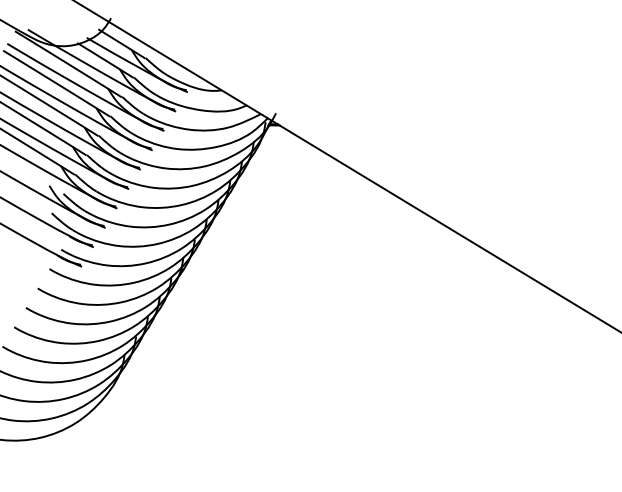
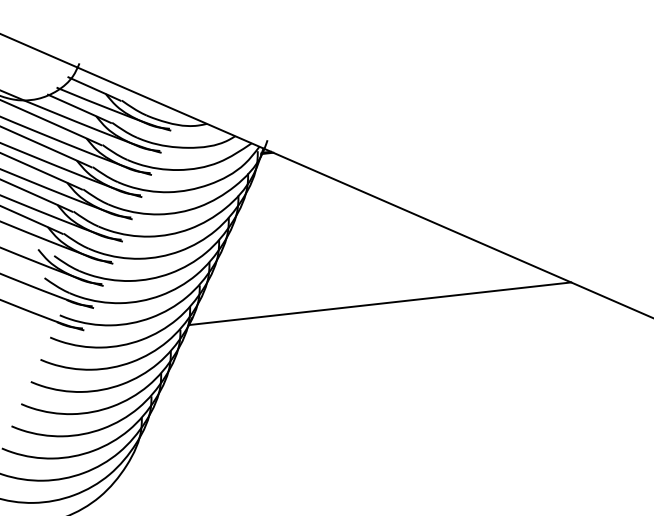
line: (359, 278) -> (379, 303), added

